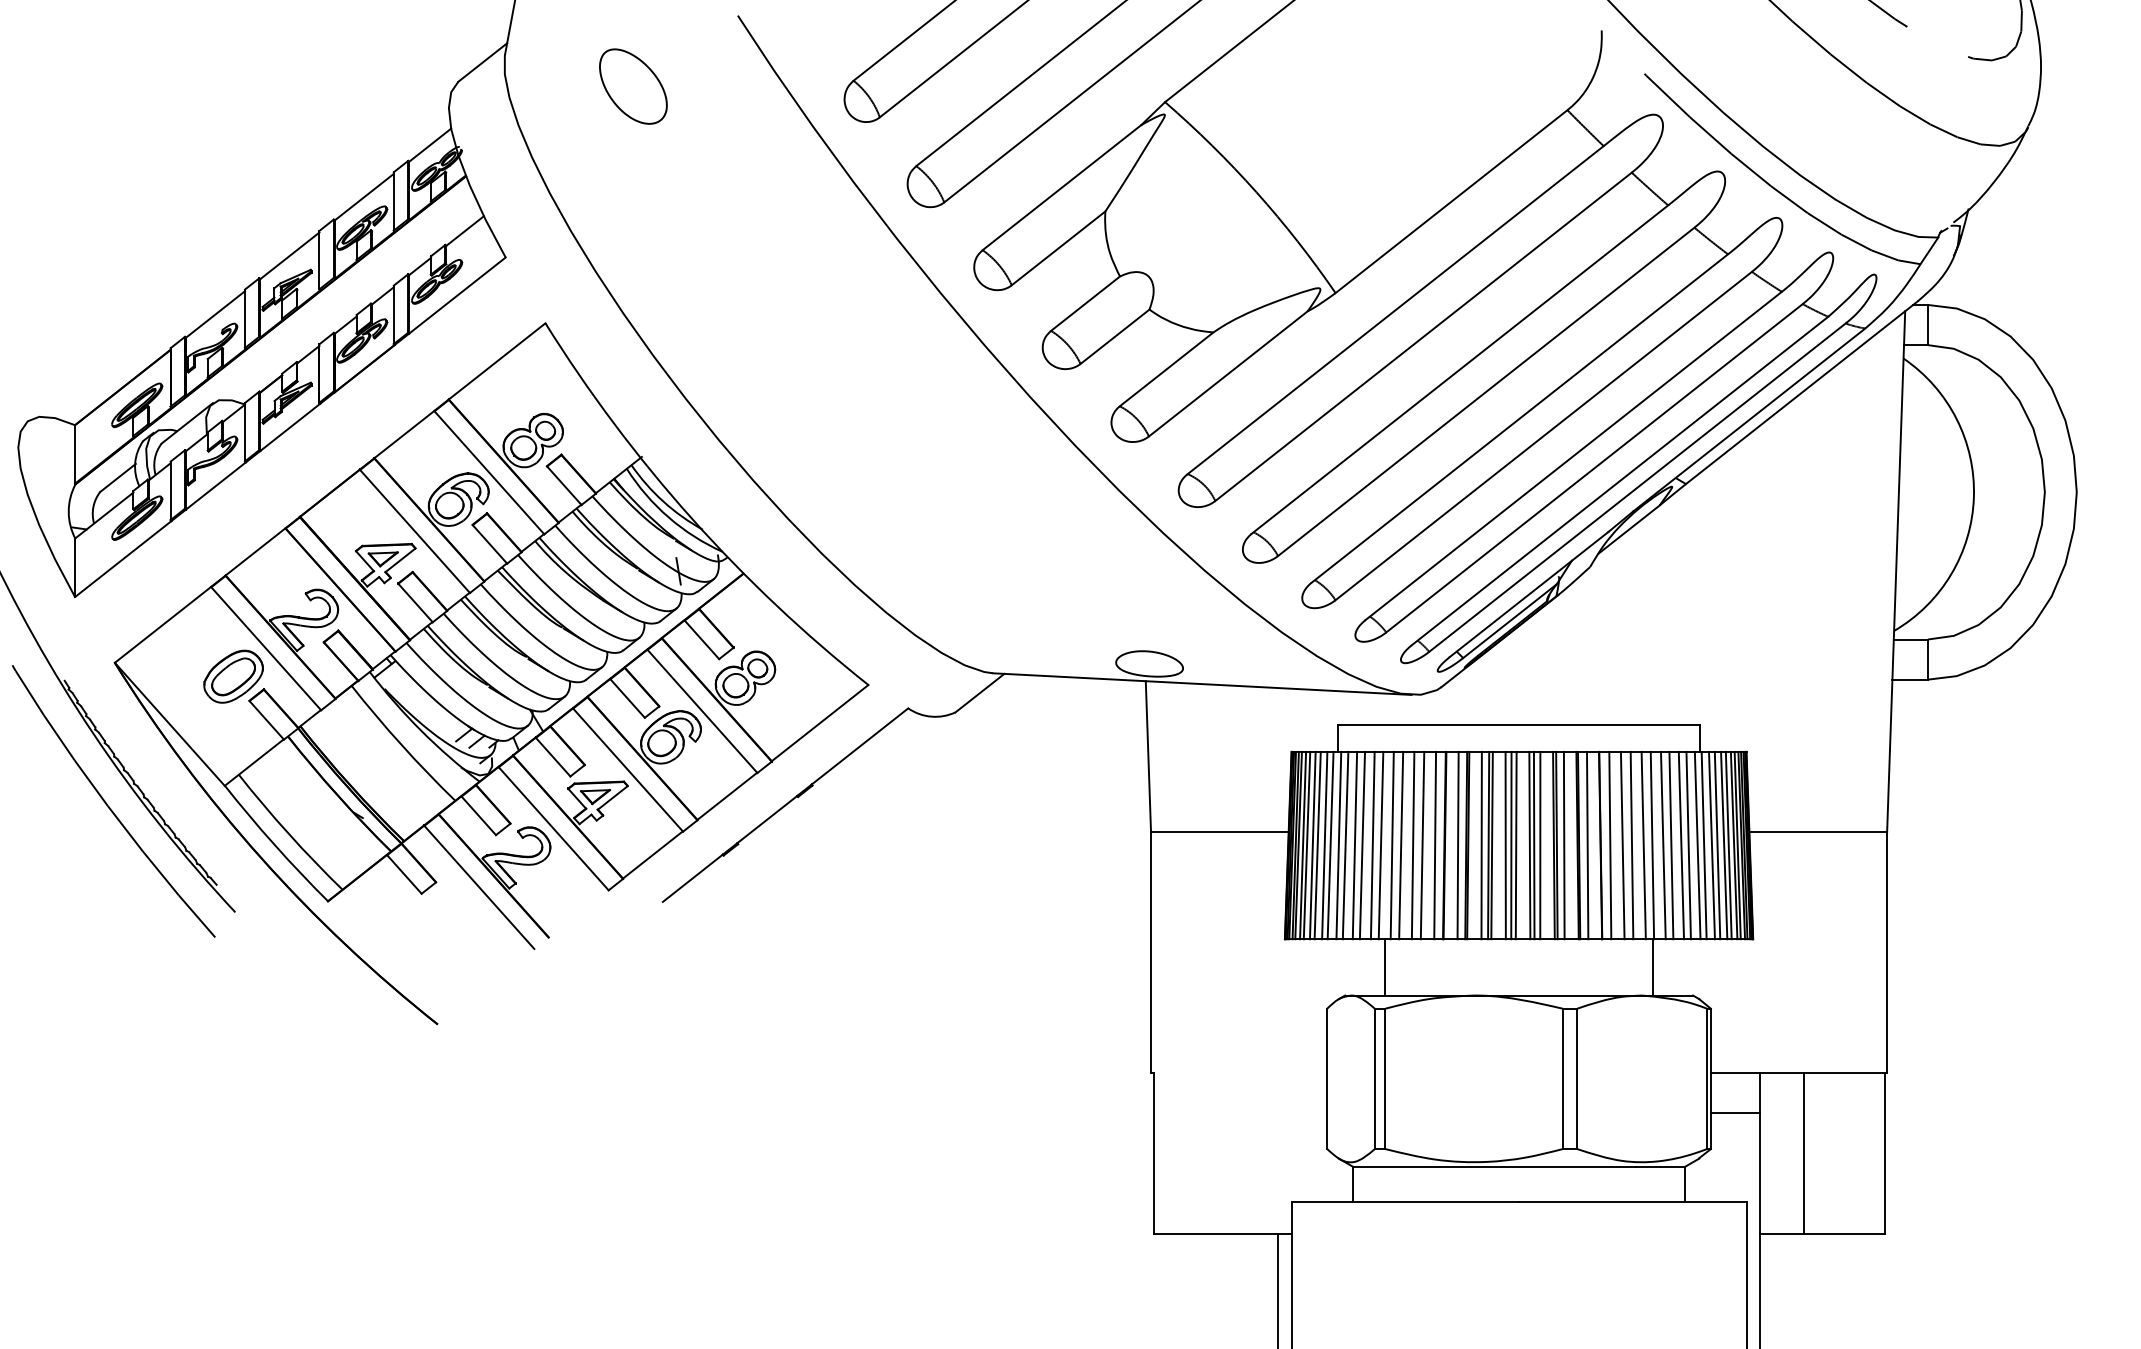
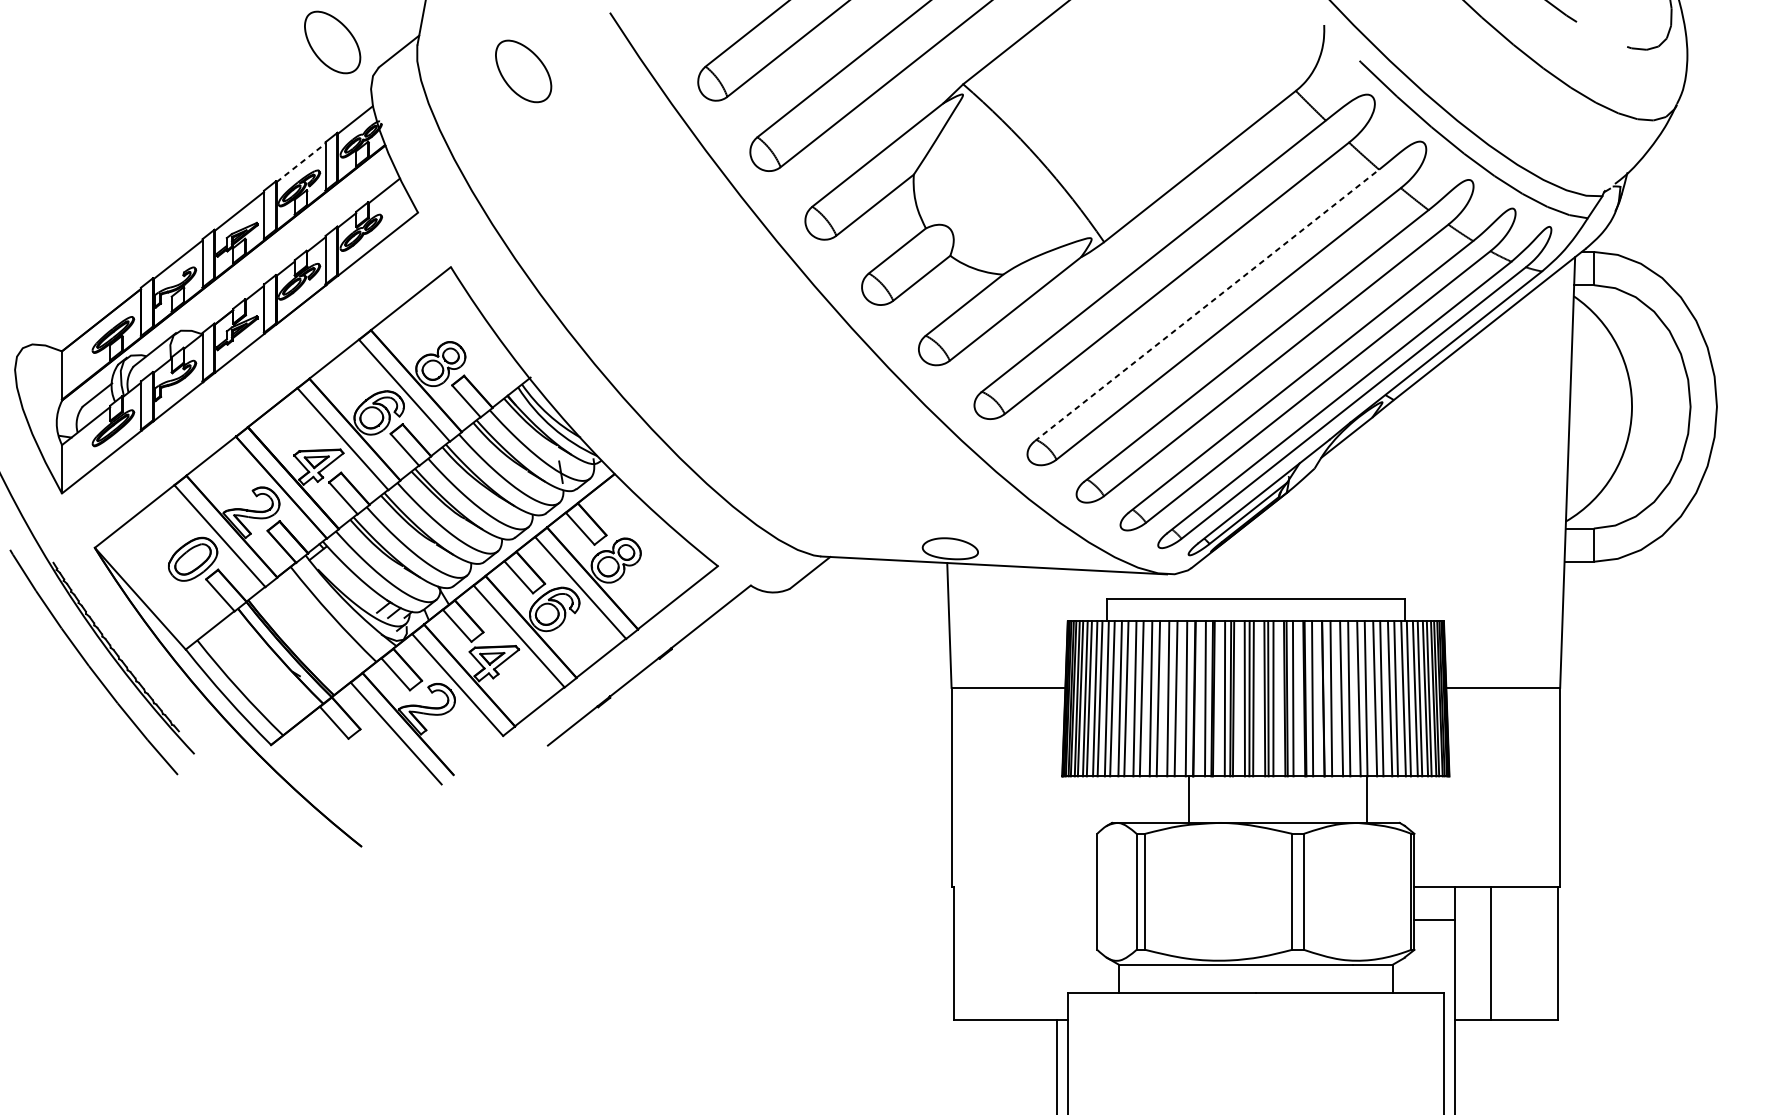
part: (402, 51) -> (332, 42), added
line: (364, 197) -> (301, 163), solid -> dashed
line: (1460, 369) -> (1207, 305), solid -> dashed
line: (1385, 967) -> (1189, 799), moved

